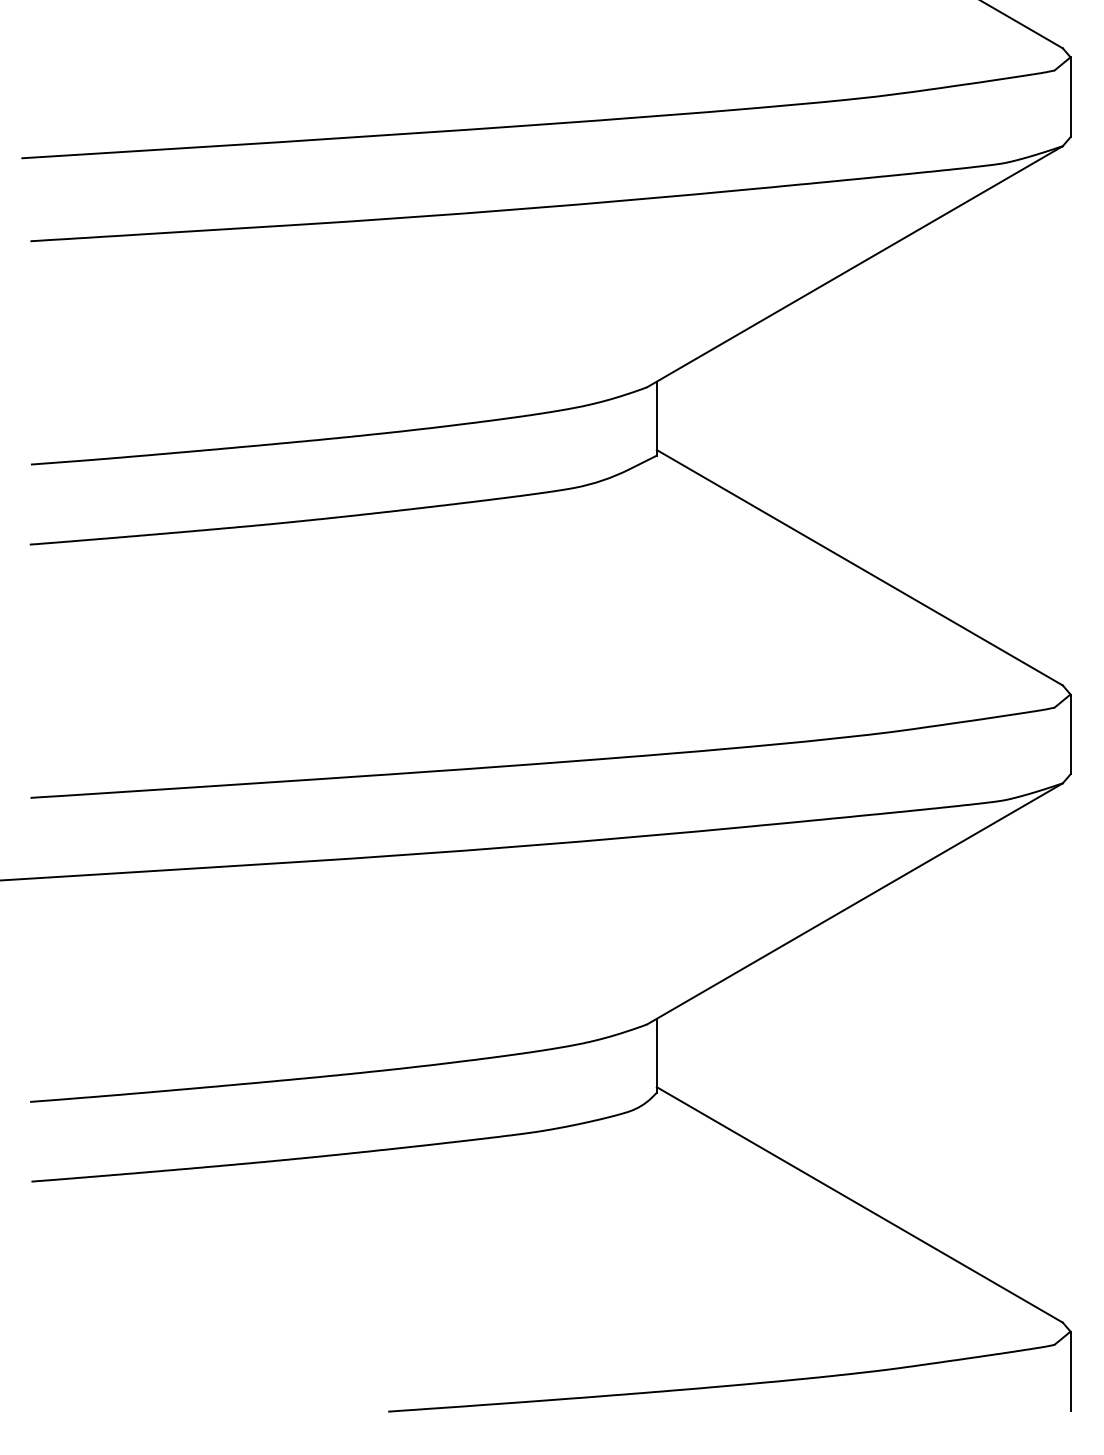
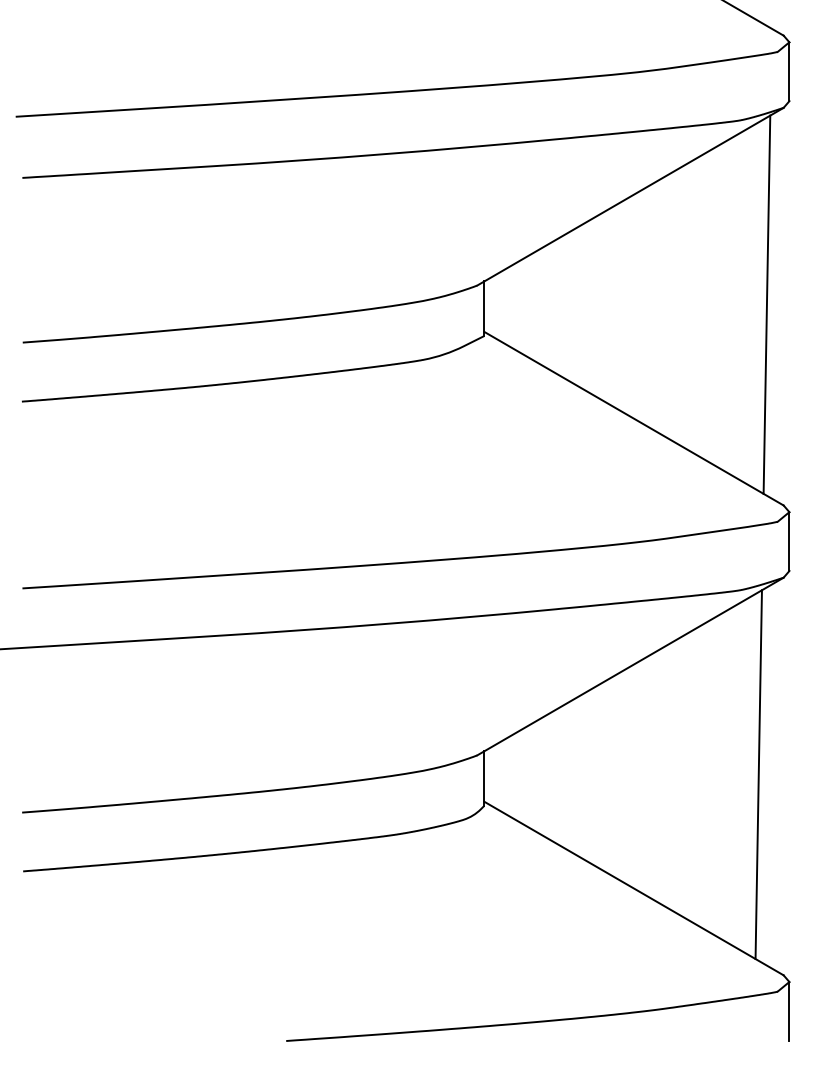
line: (1039, 412) -> (766, 304), added
line: (1028, 1050) -> (758, 774), added

